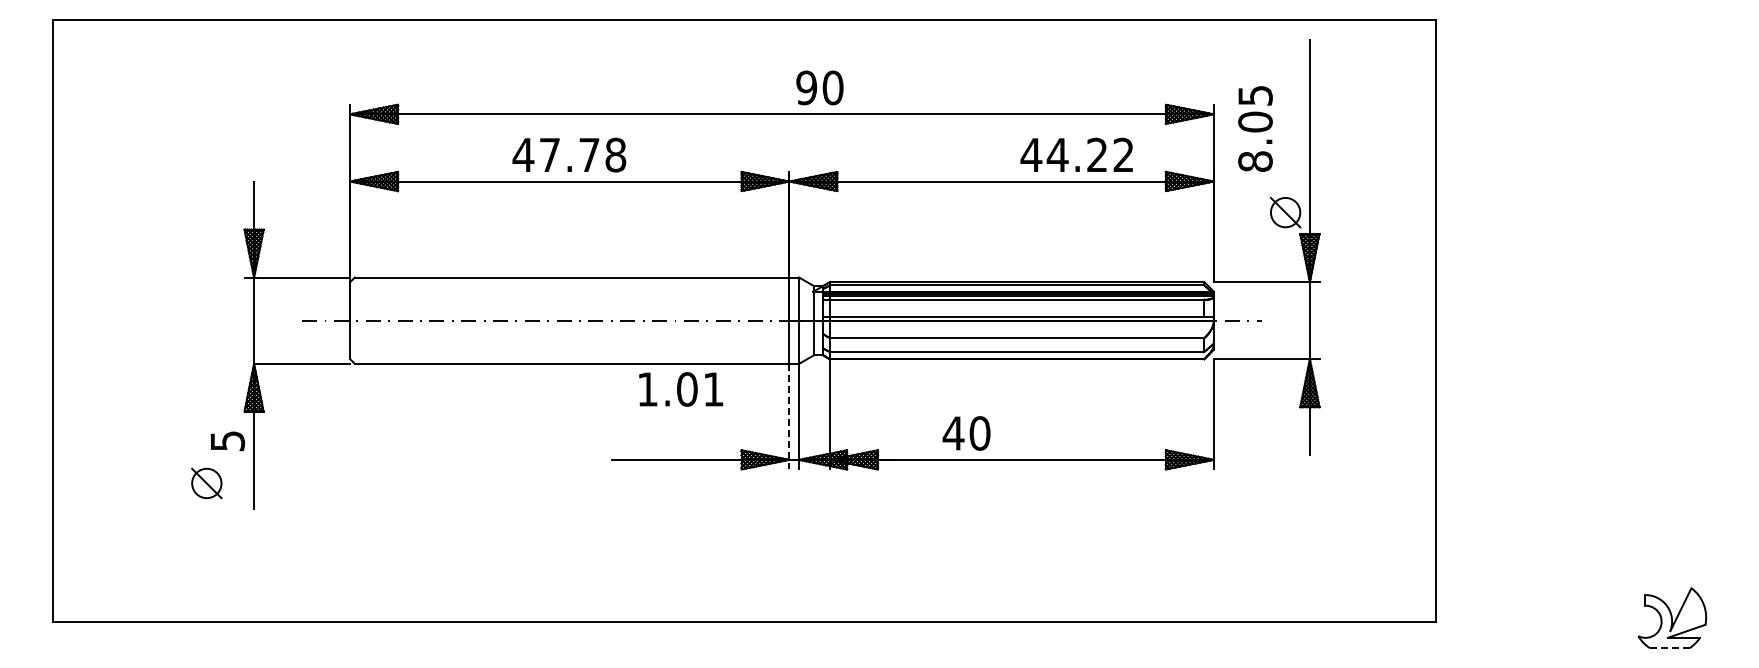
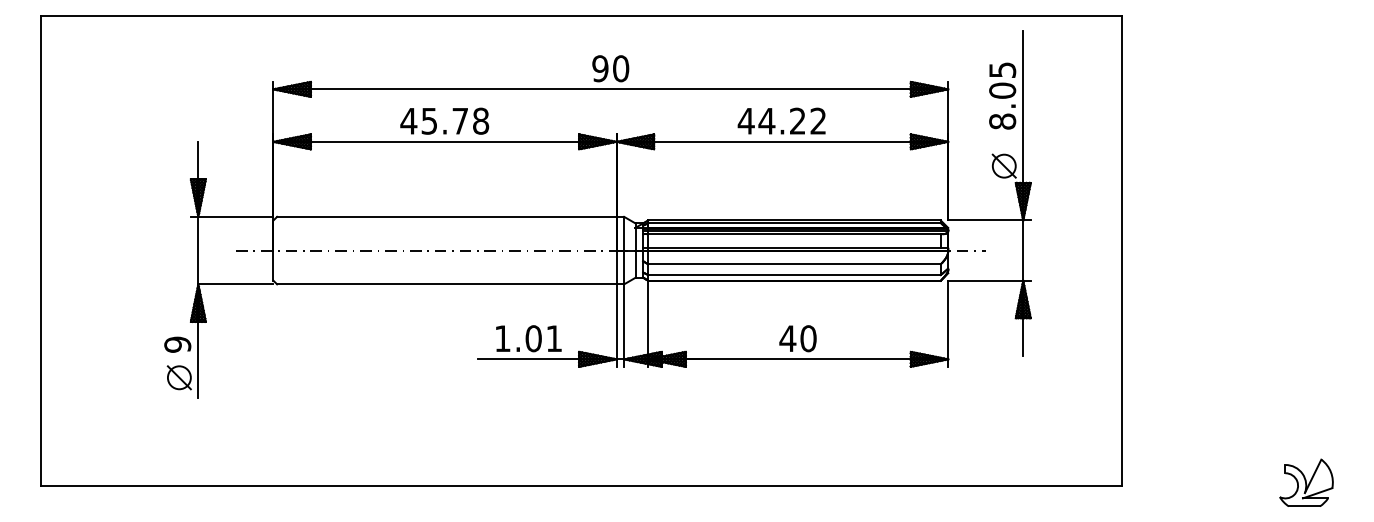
text: (819, 87) -> (610, 68), moved
text: (1255, 128) -> (1002, 95), moved
text: (1076, 154) -> (781, 120), moved
text: (549, 155) -> (429, 121), 47.78 -> 45.78
text: (681, 389) -> (529, 338), moved
line: (789, 416) -> (616, 325), dashed -> solid
text: (966, 433) -> (797, 338), moved
text: (227, 440) -> (177, 344), 5 -> 9
part: (206, 483) -> (179, 377), moved
line: (1669, 648) -> (1304, 506), dashed -> solid

